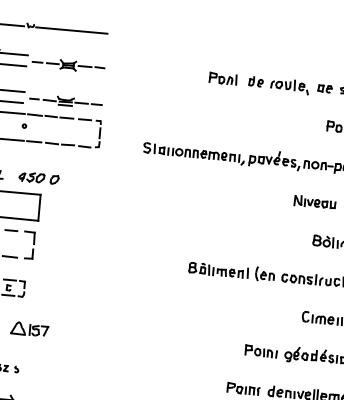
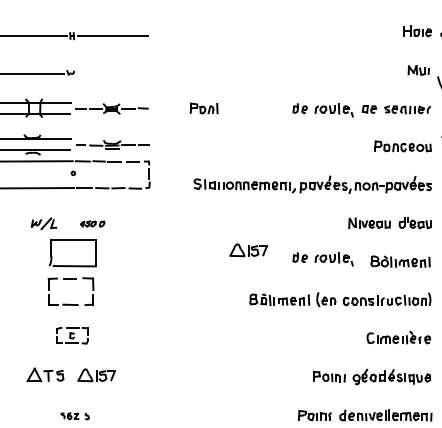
line: (71, 30) -> (111, 73), removed
part: (222, 78) -> (203, 108), moved
part: (39, 177) -> (92, 223), size x0.6
part: (192, 218) -> (248, 250), added
part: (264, 234) -> (322, 259), added

